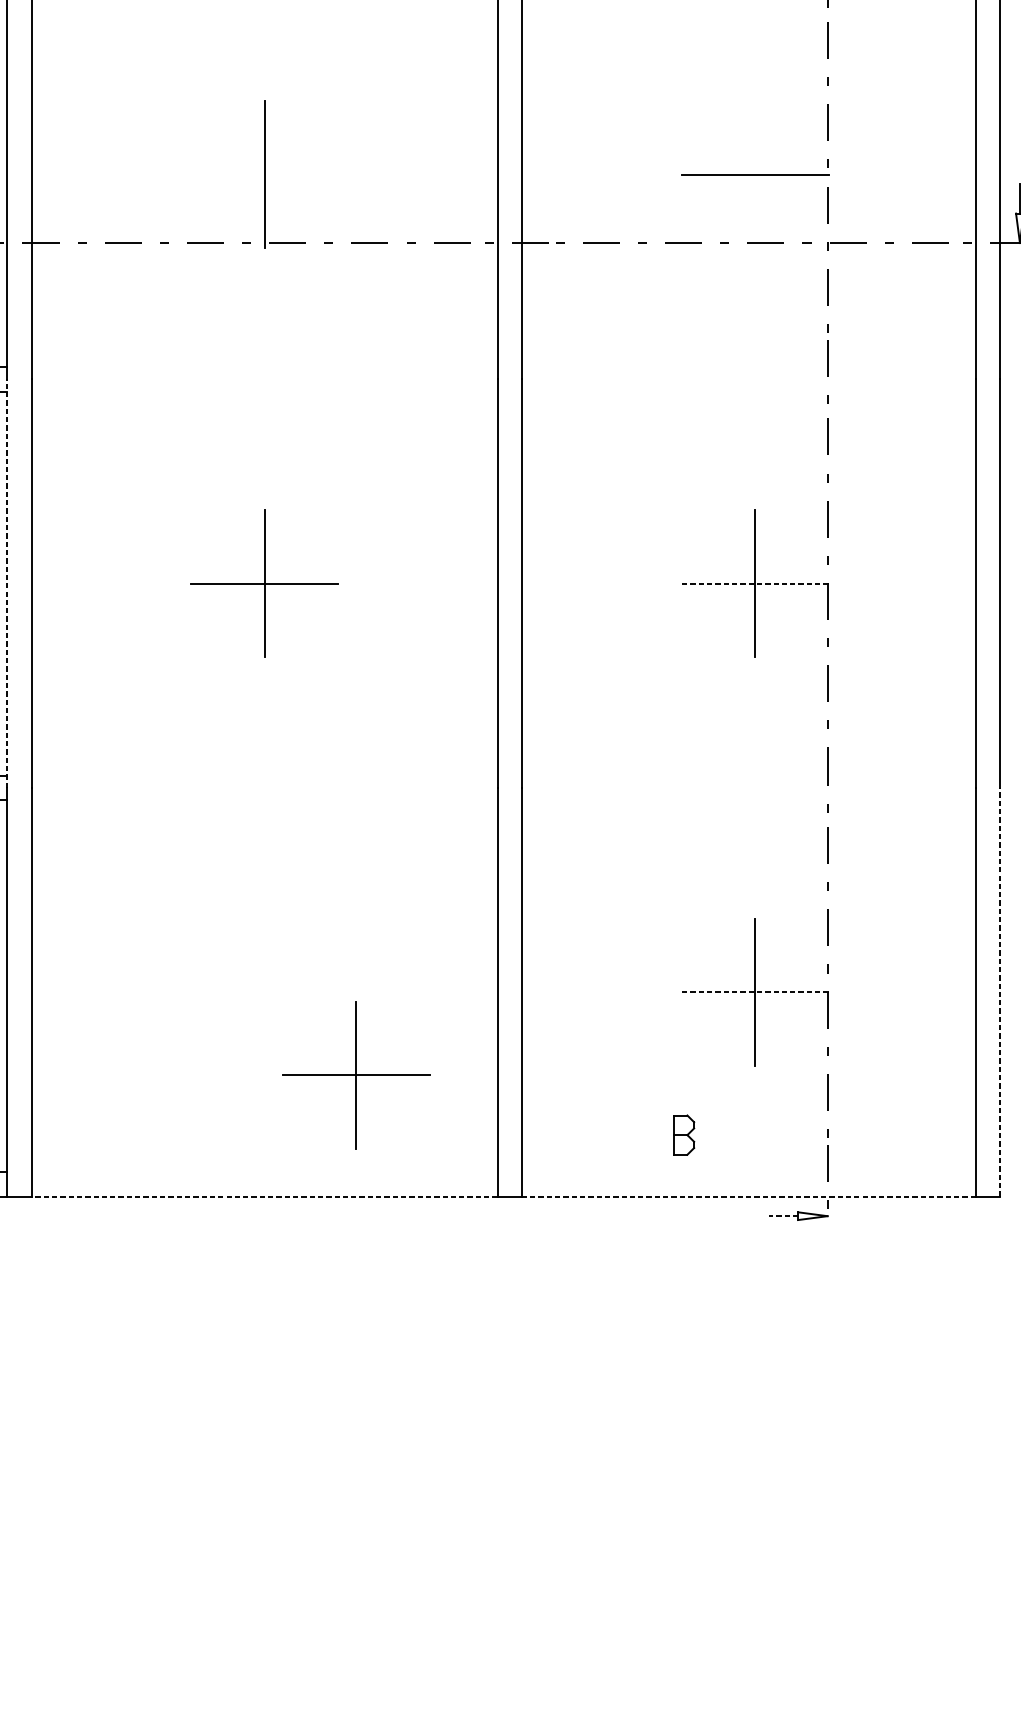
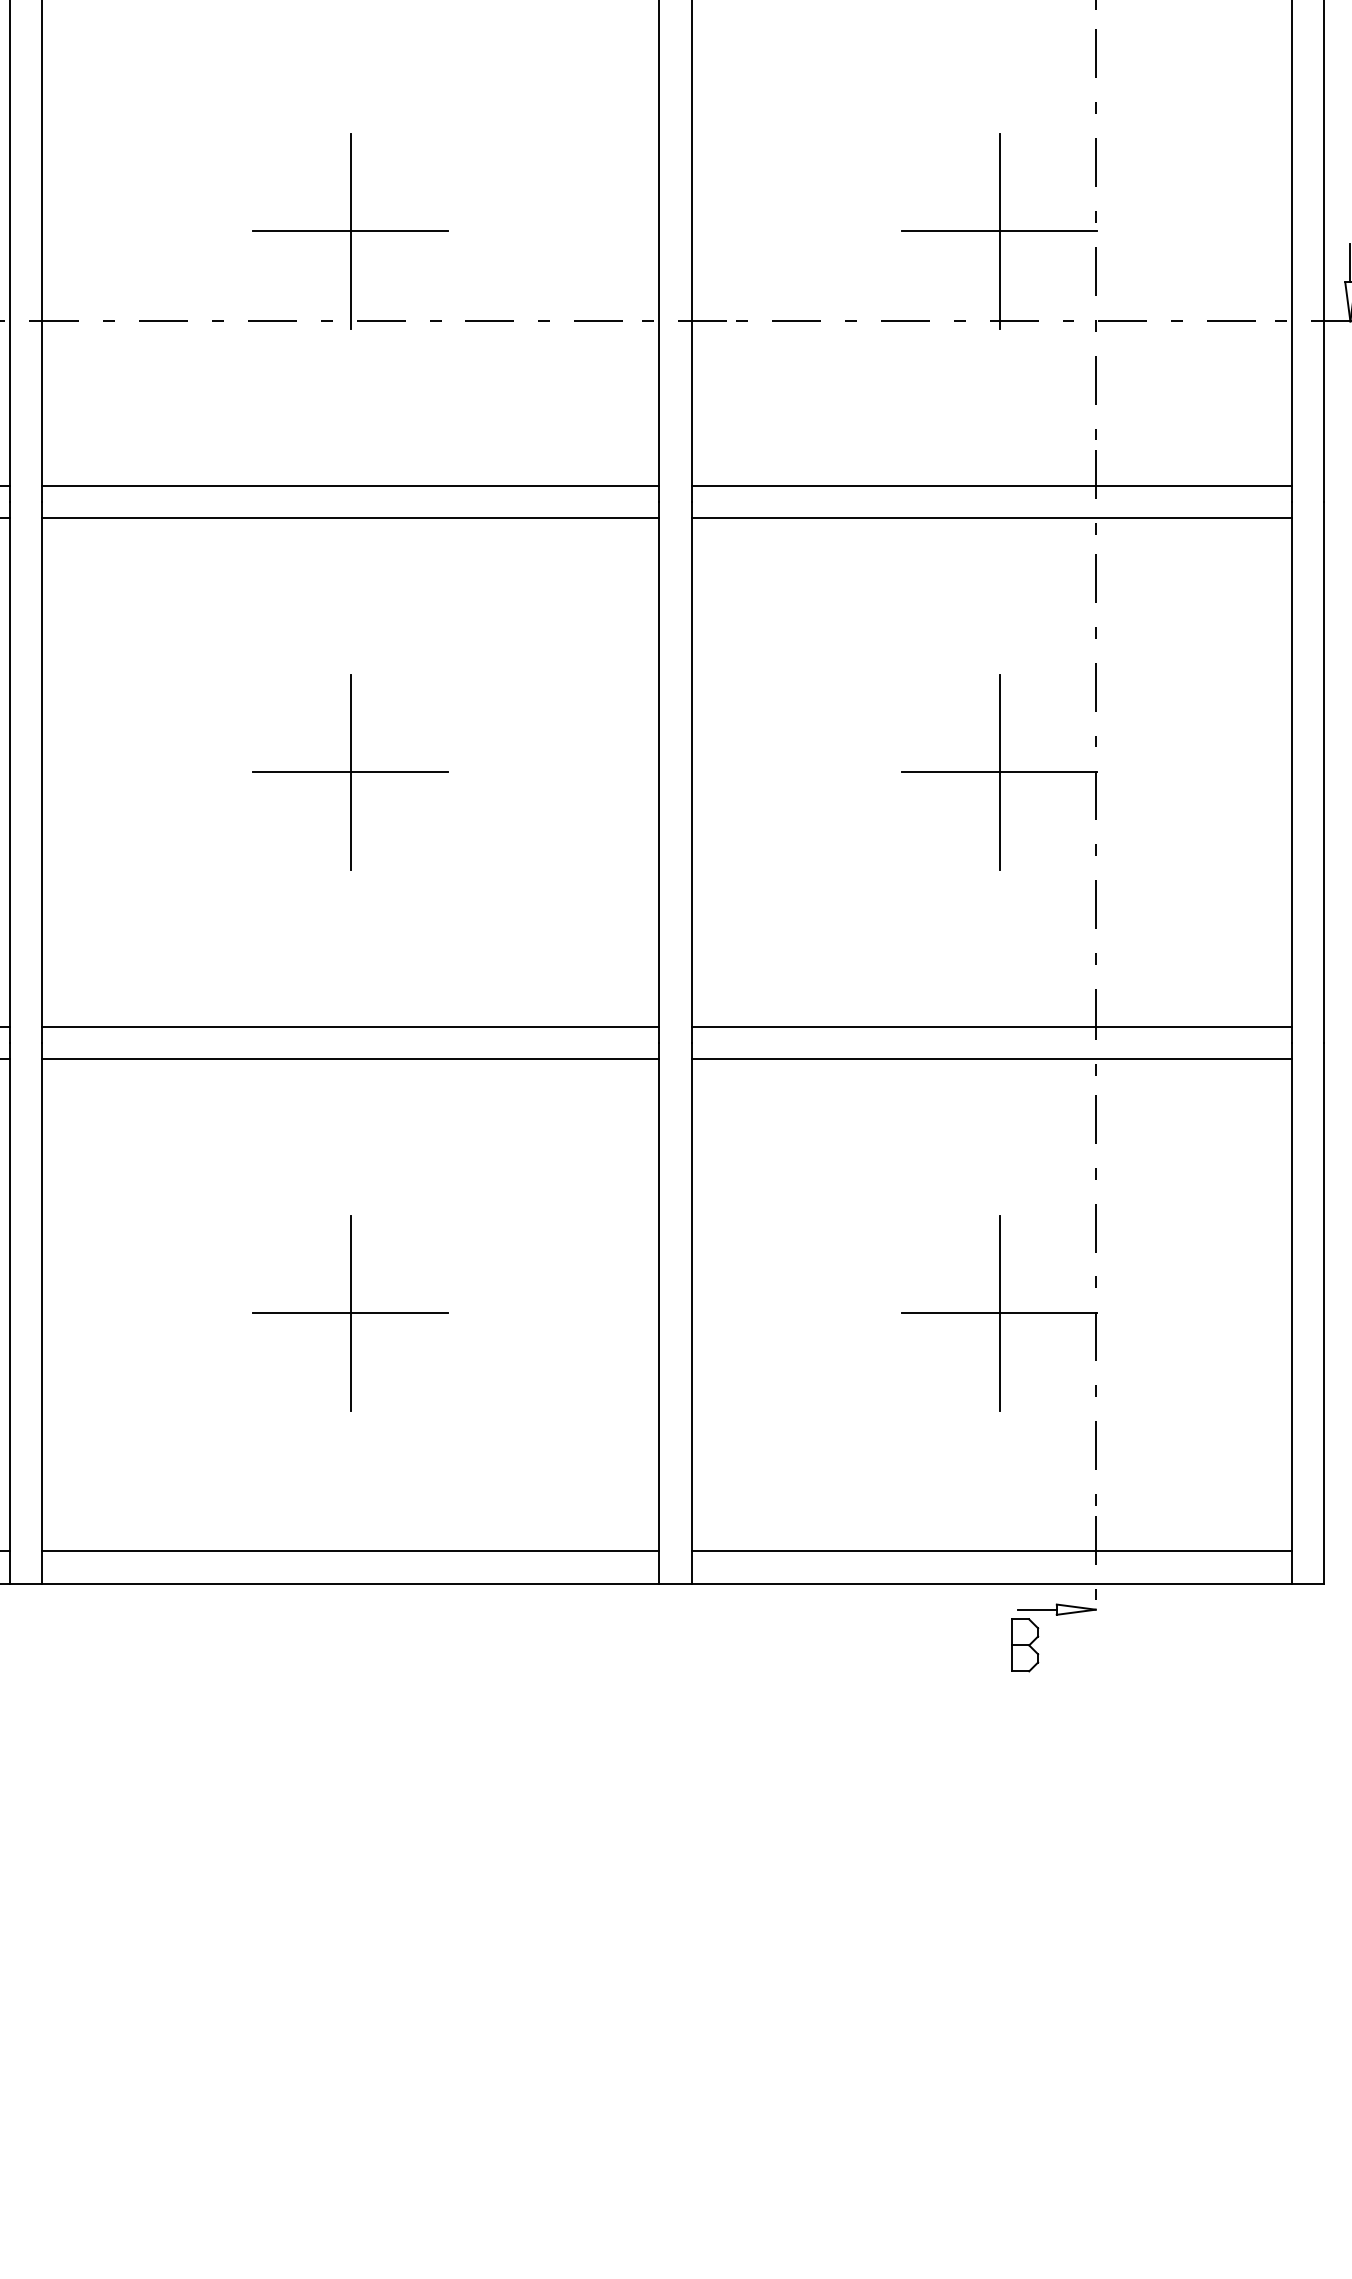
line: (754, 174) -> (999, 230), added
line: (264, 175) -> (350, 231), added
line: (264, 366) -> (350, 485), added
line: (748, 366) -> (991, 485), added
line: (264, 391) -> (350, 518), added
line: (748, 391) -> (991, 518), added
line: (7, 583) -> (9, 771), dashed -> solid
line: (754, 583) -> (999, 772), dashed -> solid
line: (264, 775) -> (350, 1026), added
line: (748, 775) -> (991, 1026), added
line: (264, 799) -> (350, 1058), added
line: (748, 799) -> (991, 1058), added
line: (1000, 991) -> (1324, 1312), dashed -> solid
line: (754, 992) -> (999, 1313), dashed -> solid
part: (356, 1075) -> (350, 1313), moved
part: (684, 1135) -> (1025, 1645), moved
line: (264, 1172) -> (350, 1551), added
line: (748, 1172) -> (991, 1551), added
line: (264, 1196) -> (350, 1583), dashed -> solid
line: (748, 1196) -> (991, 1583), dashed -> solid
line: (782, 1216) -> (1036, 1609), dashed -> solid

